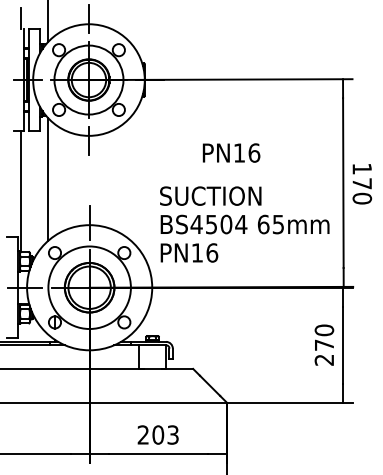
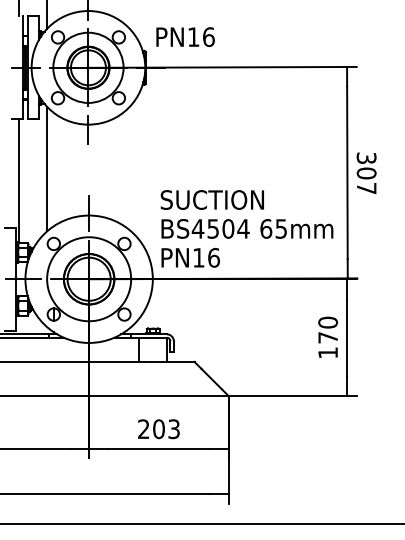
text: (231, 153) -> (185, 37), moved
text: (362, 183) -> (366, 173), 170 -> 307
text: (244, 224) -> (246, 228), moved
text: (323, 359) -> (327, 352), 270 -> 170

